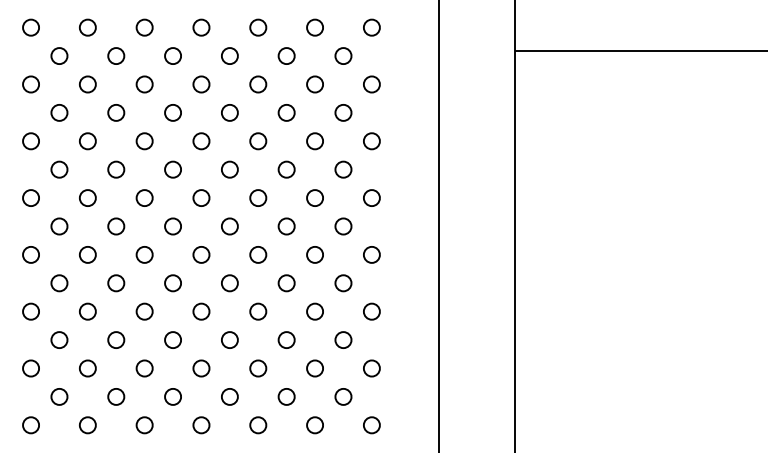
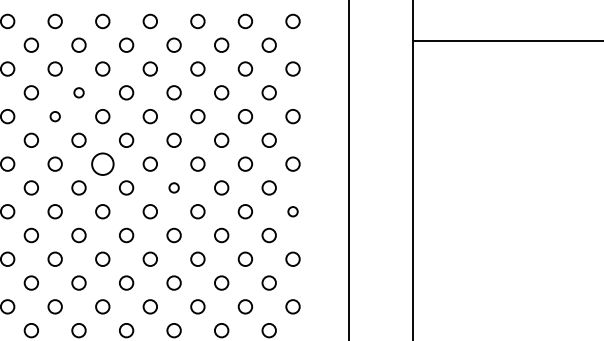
circle: (116, 112) -> (79, 92), size x0.7
circle: (87, 141) -> (54, 116), size x0.7
circle: (144, 197) -> (102, 163), size x1.6
circle: (229, 226) -> (173, 187), size x0.7
circle: (371, 254) -> (292, 211), size x0.7

